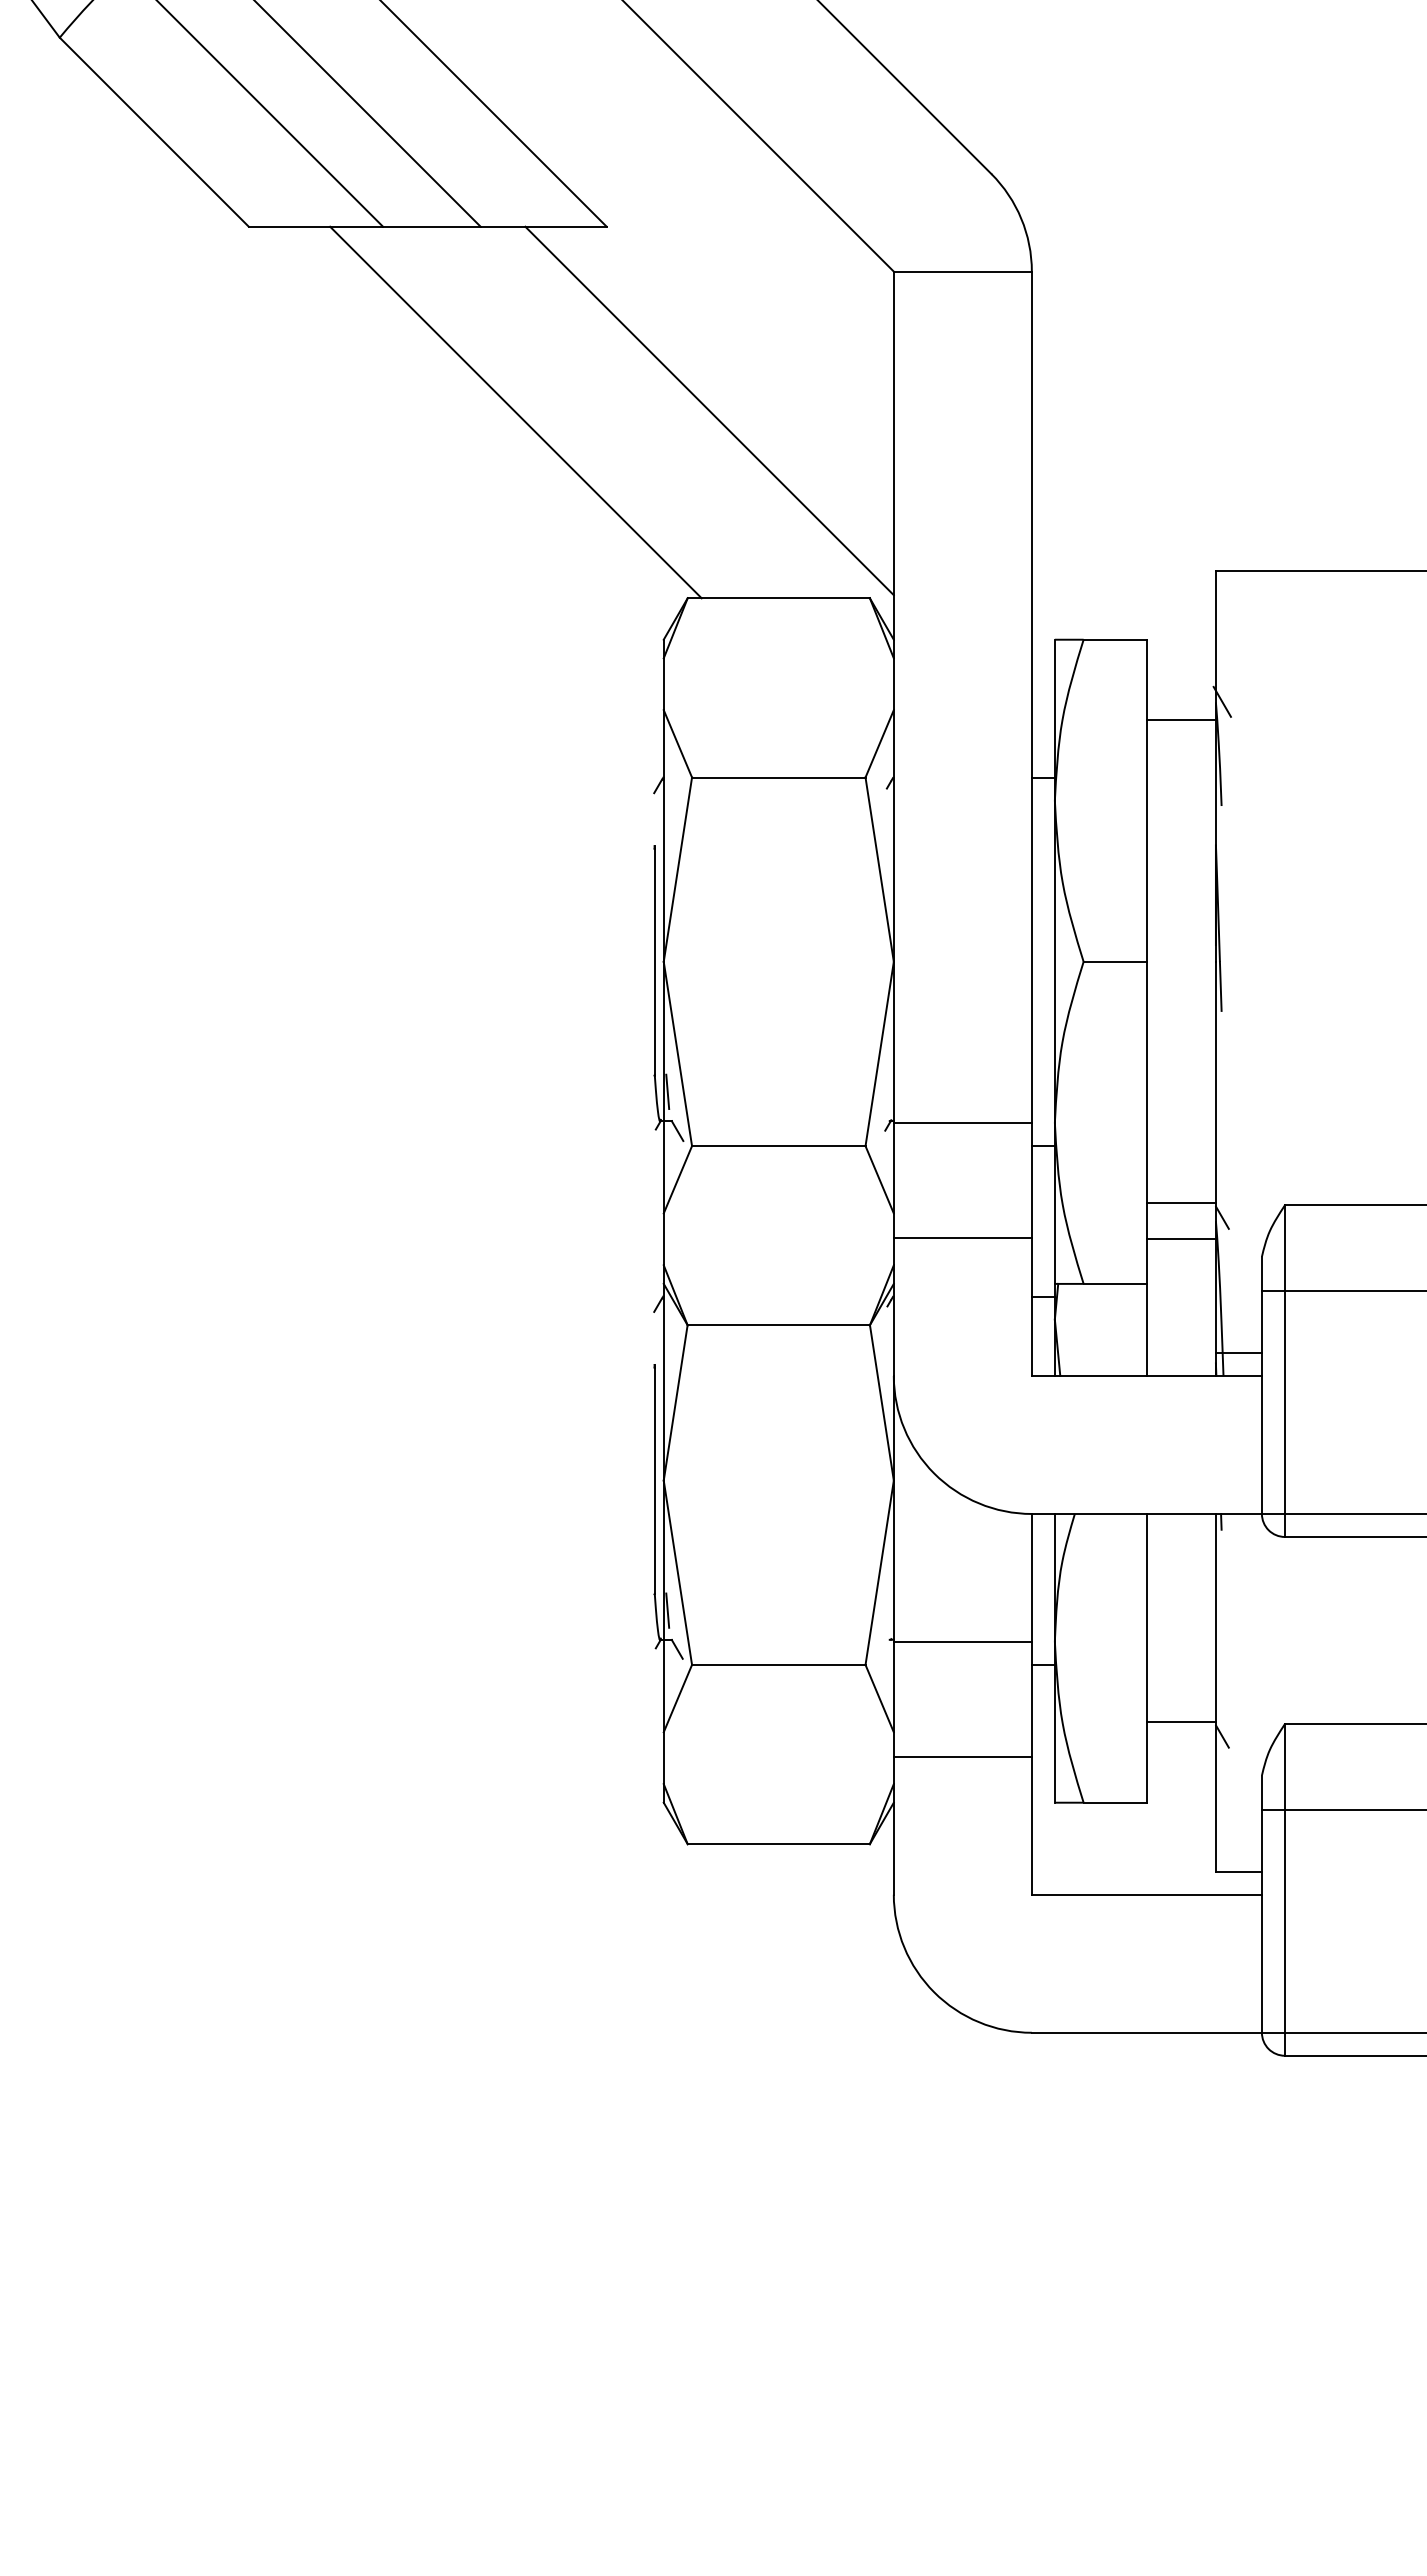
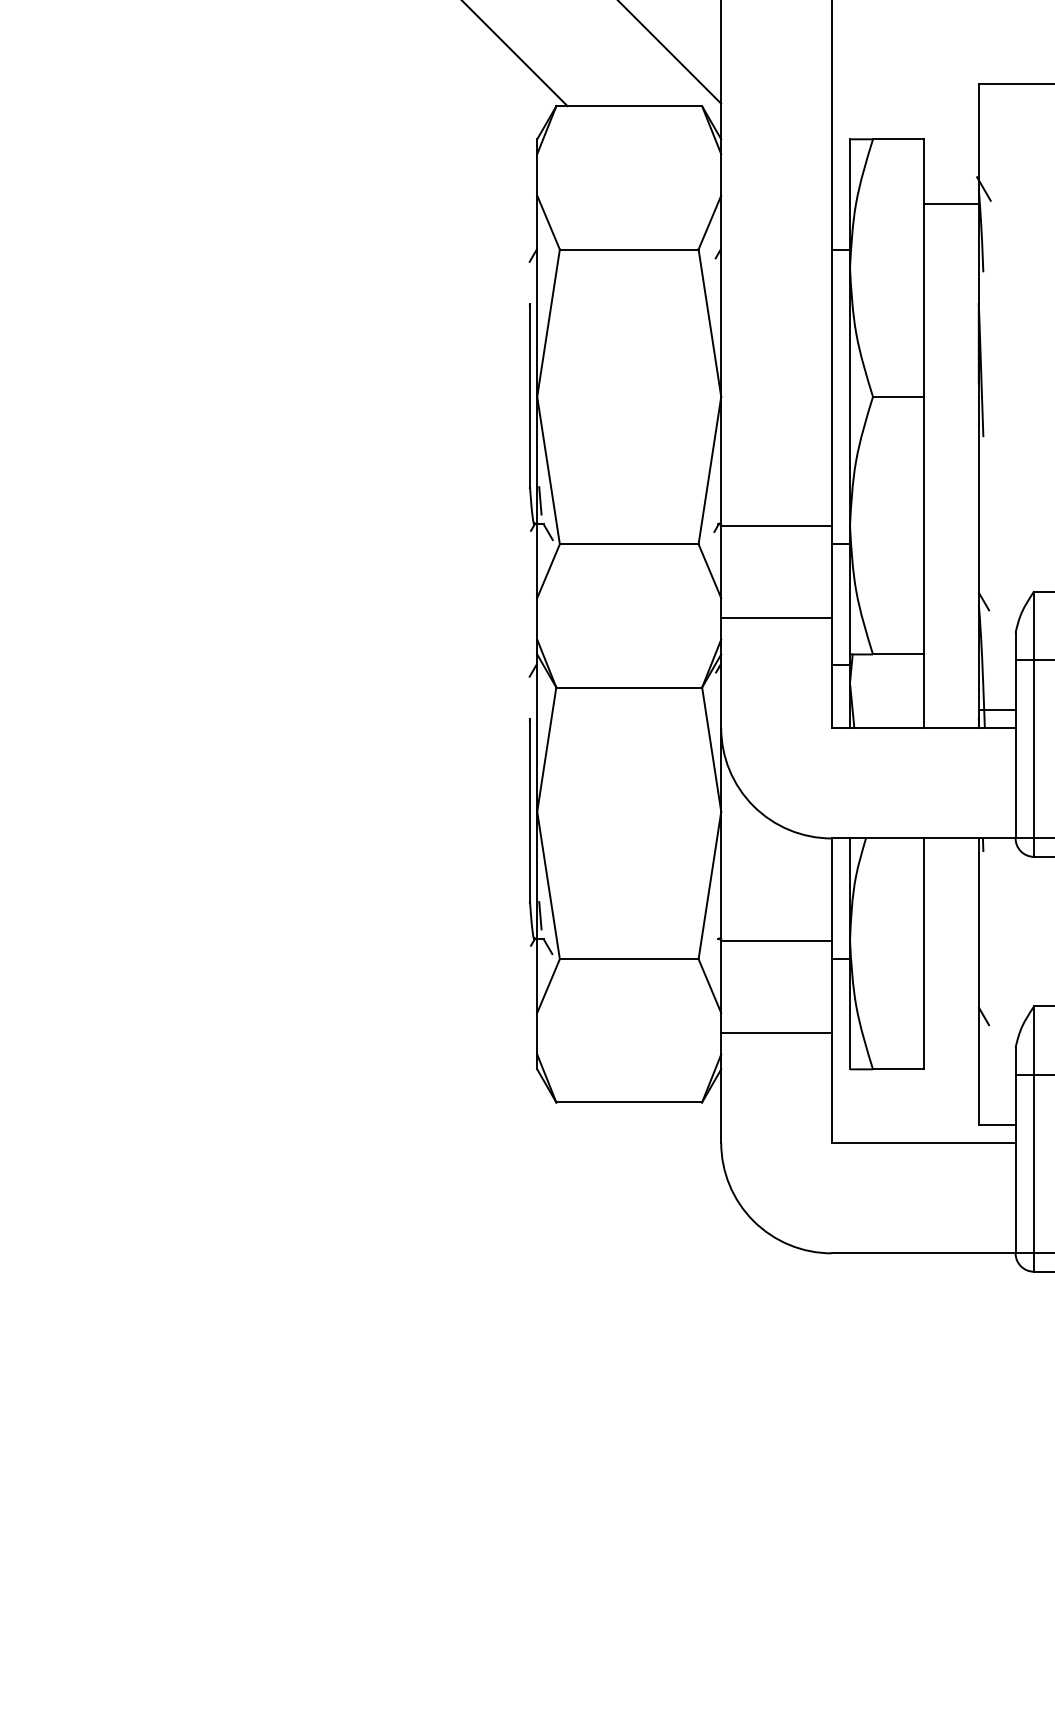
line: (1180, 1203) -> (950, 590), removed
line: (1180, 1239) -> (950, 618), removed
line: (1180, 1722) -> (950, 1005), removed

